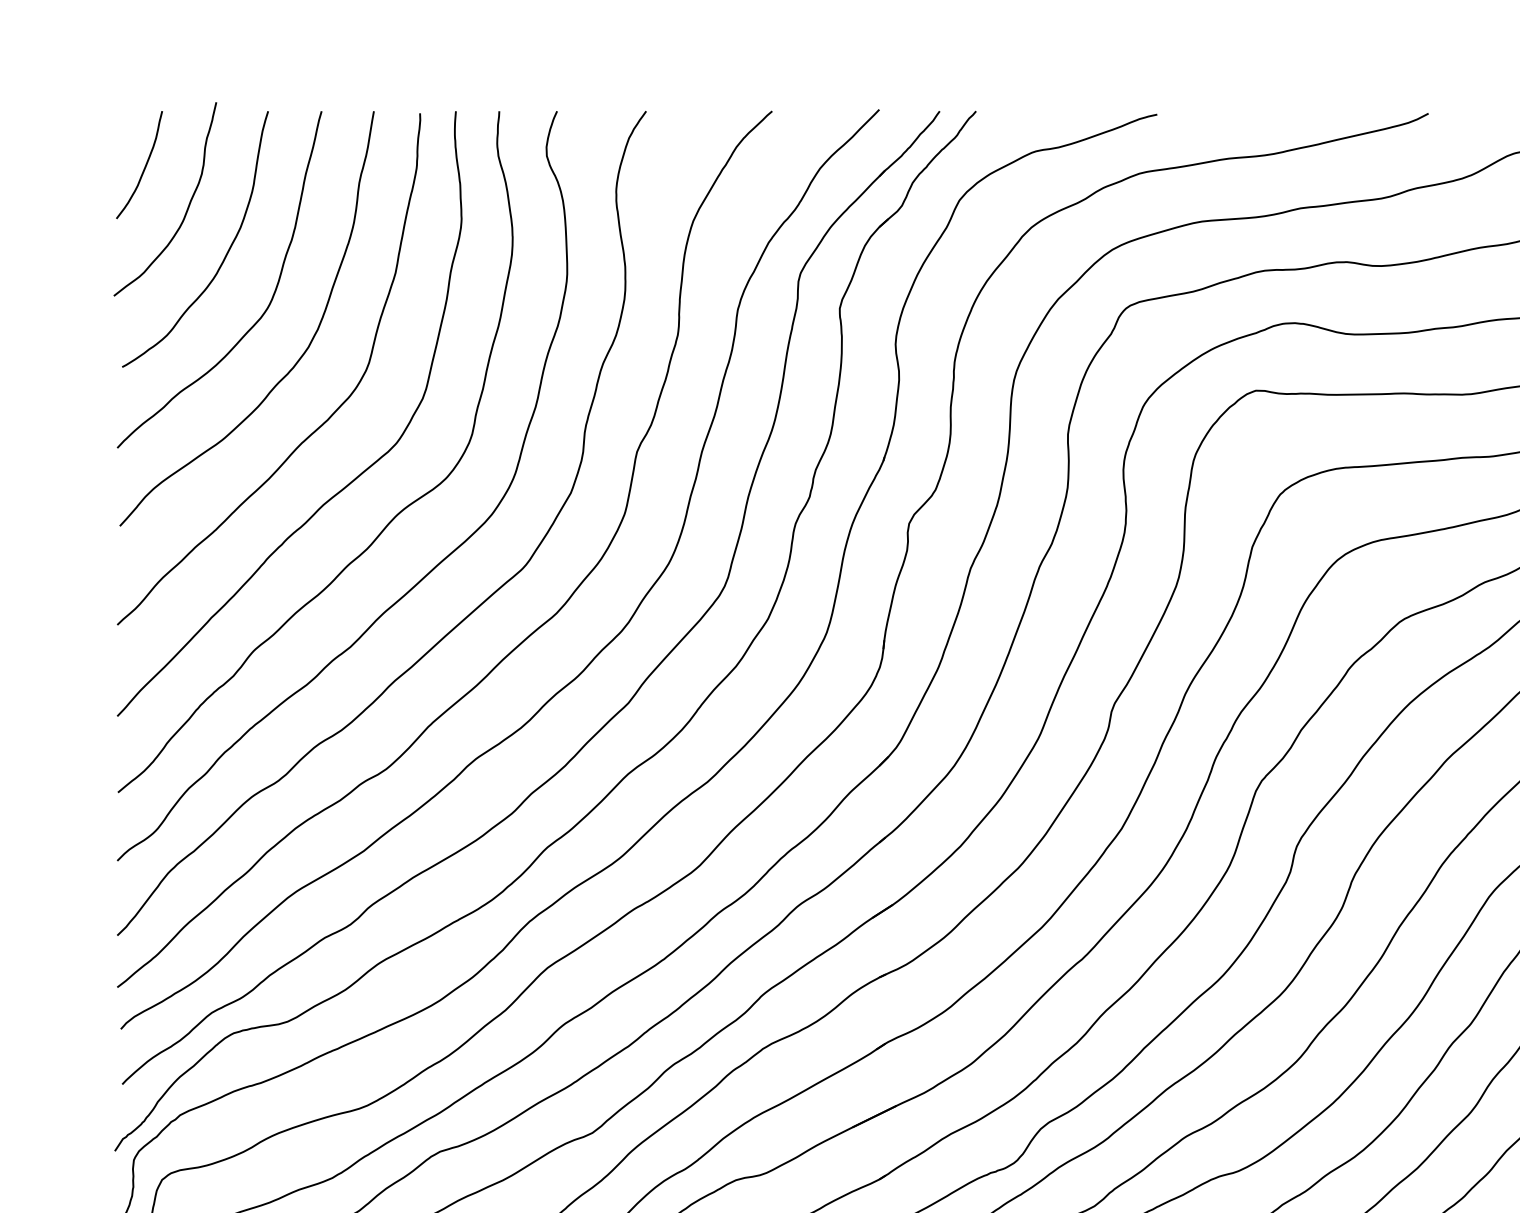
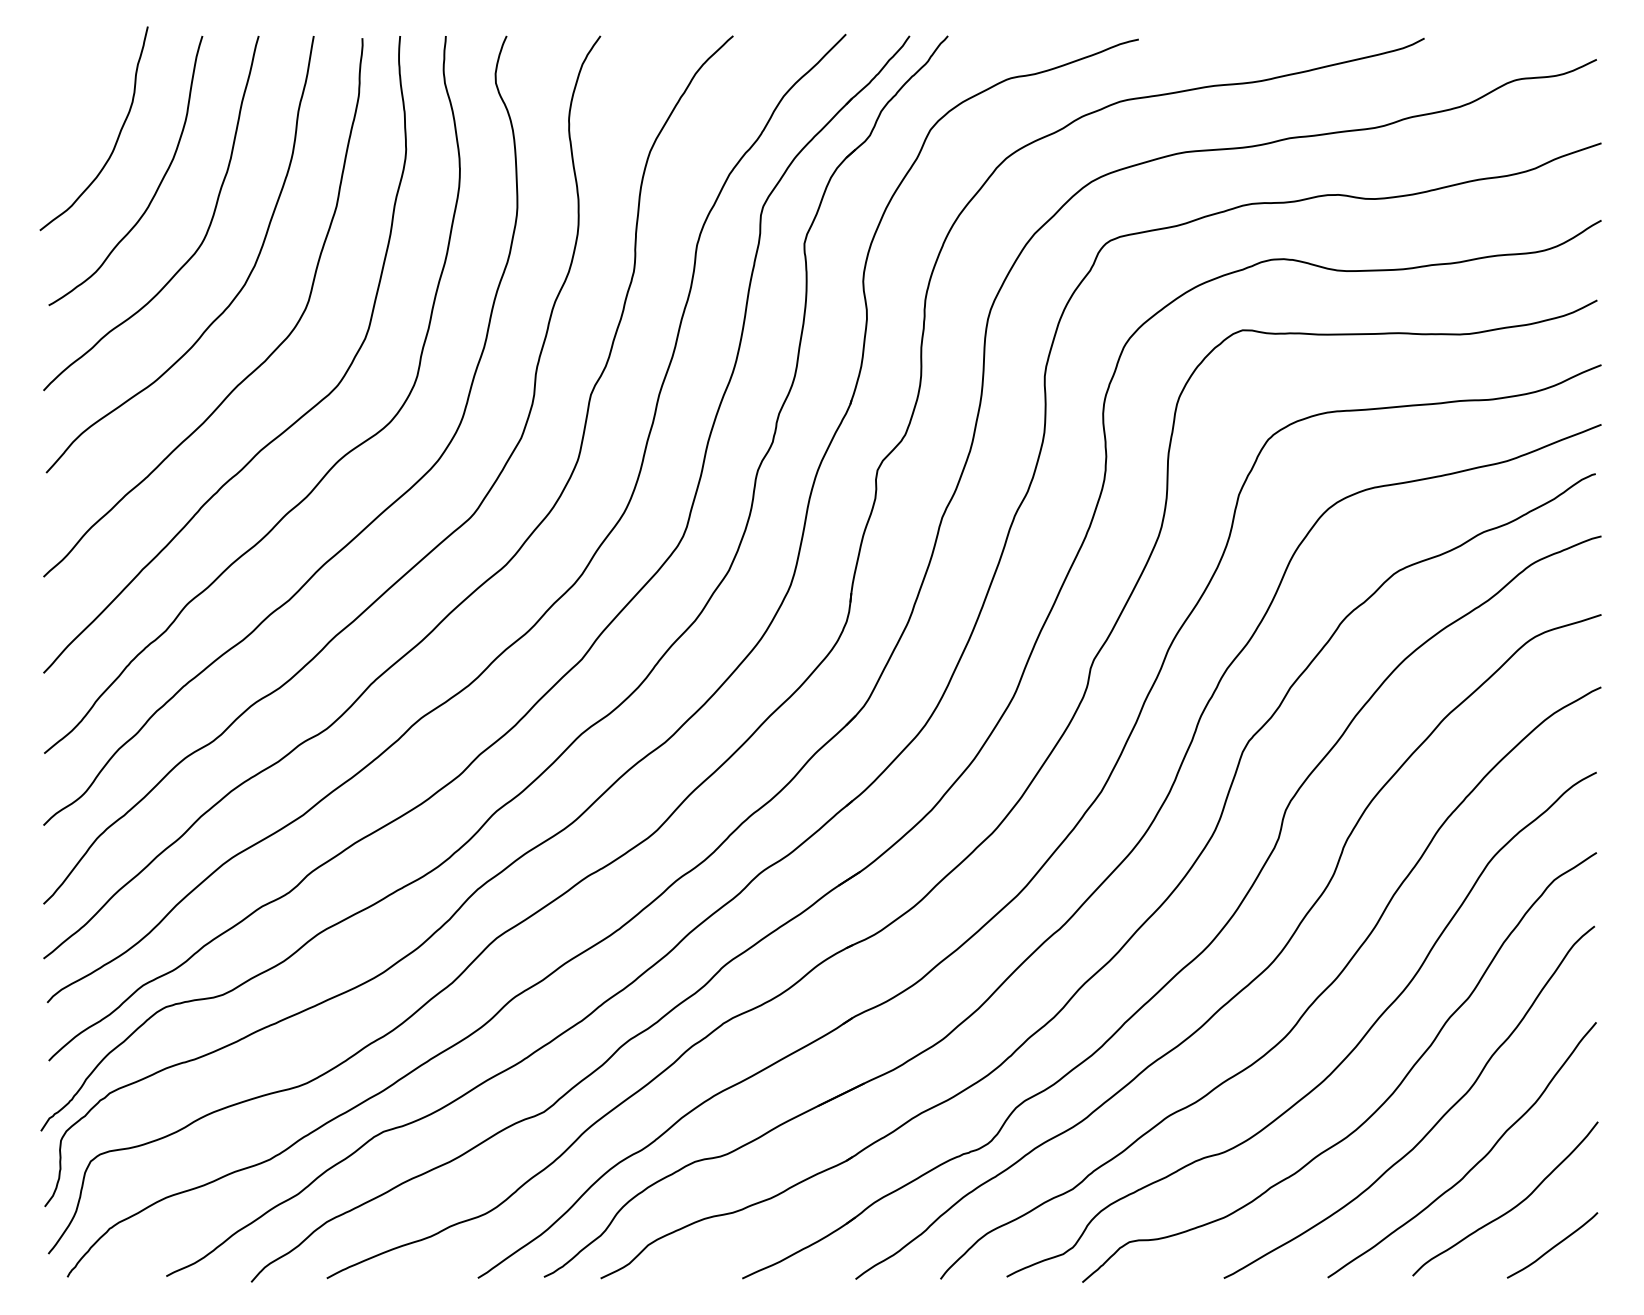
curve: (143, 167) -> (71, 95), removed

